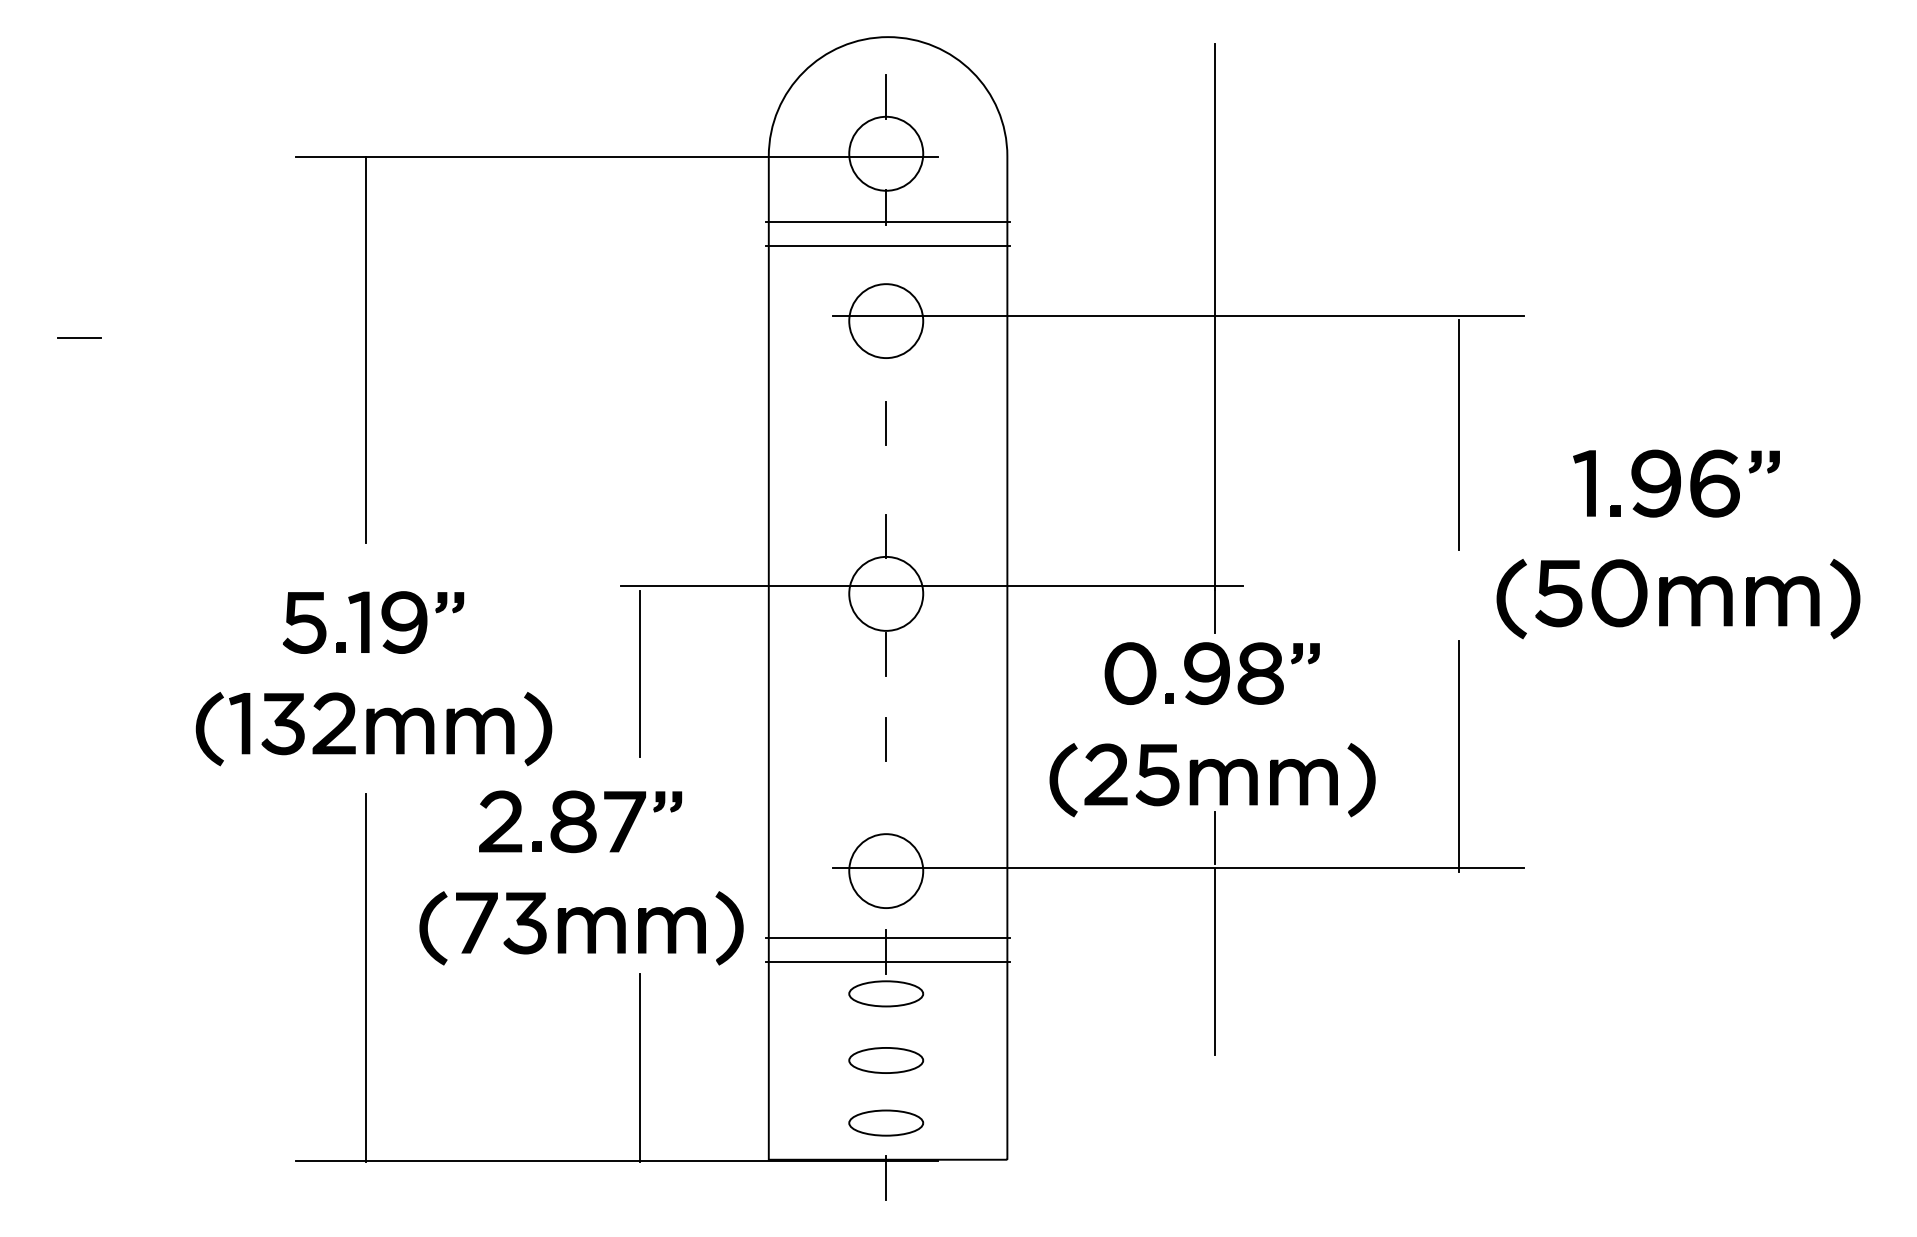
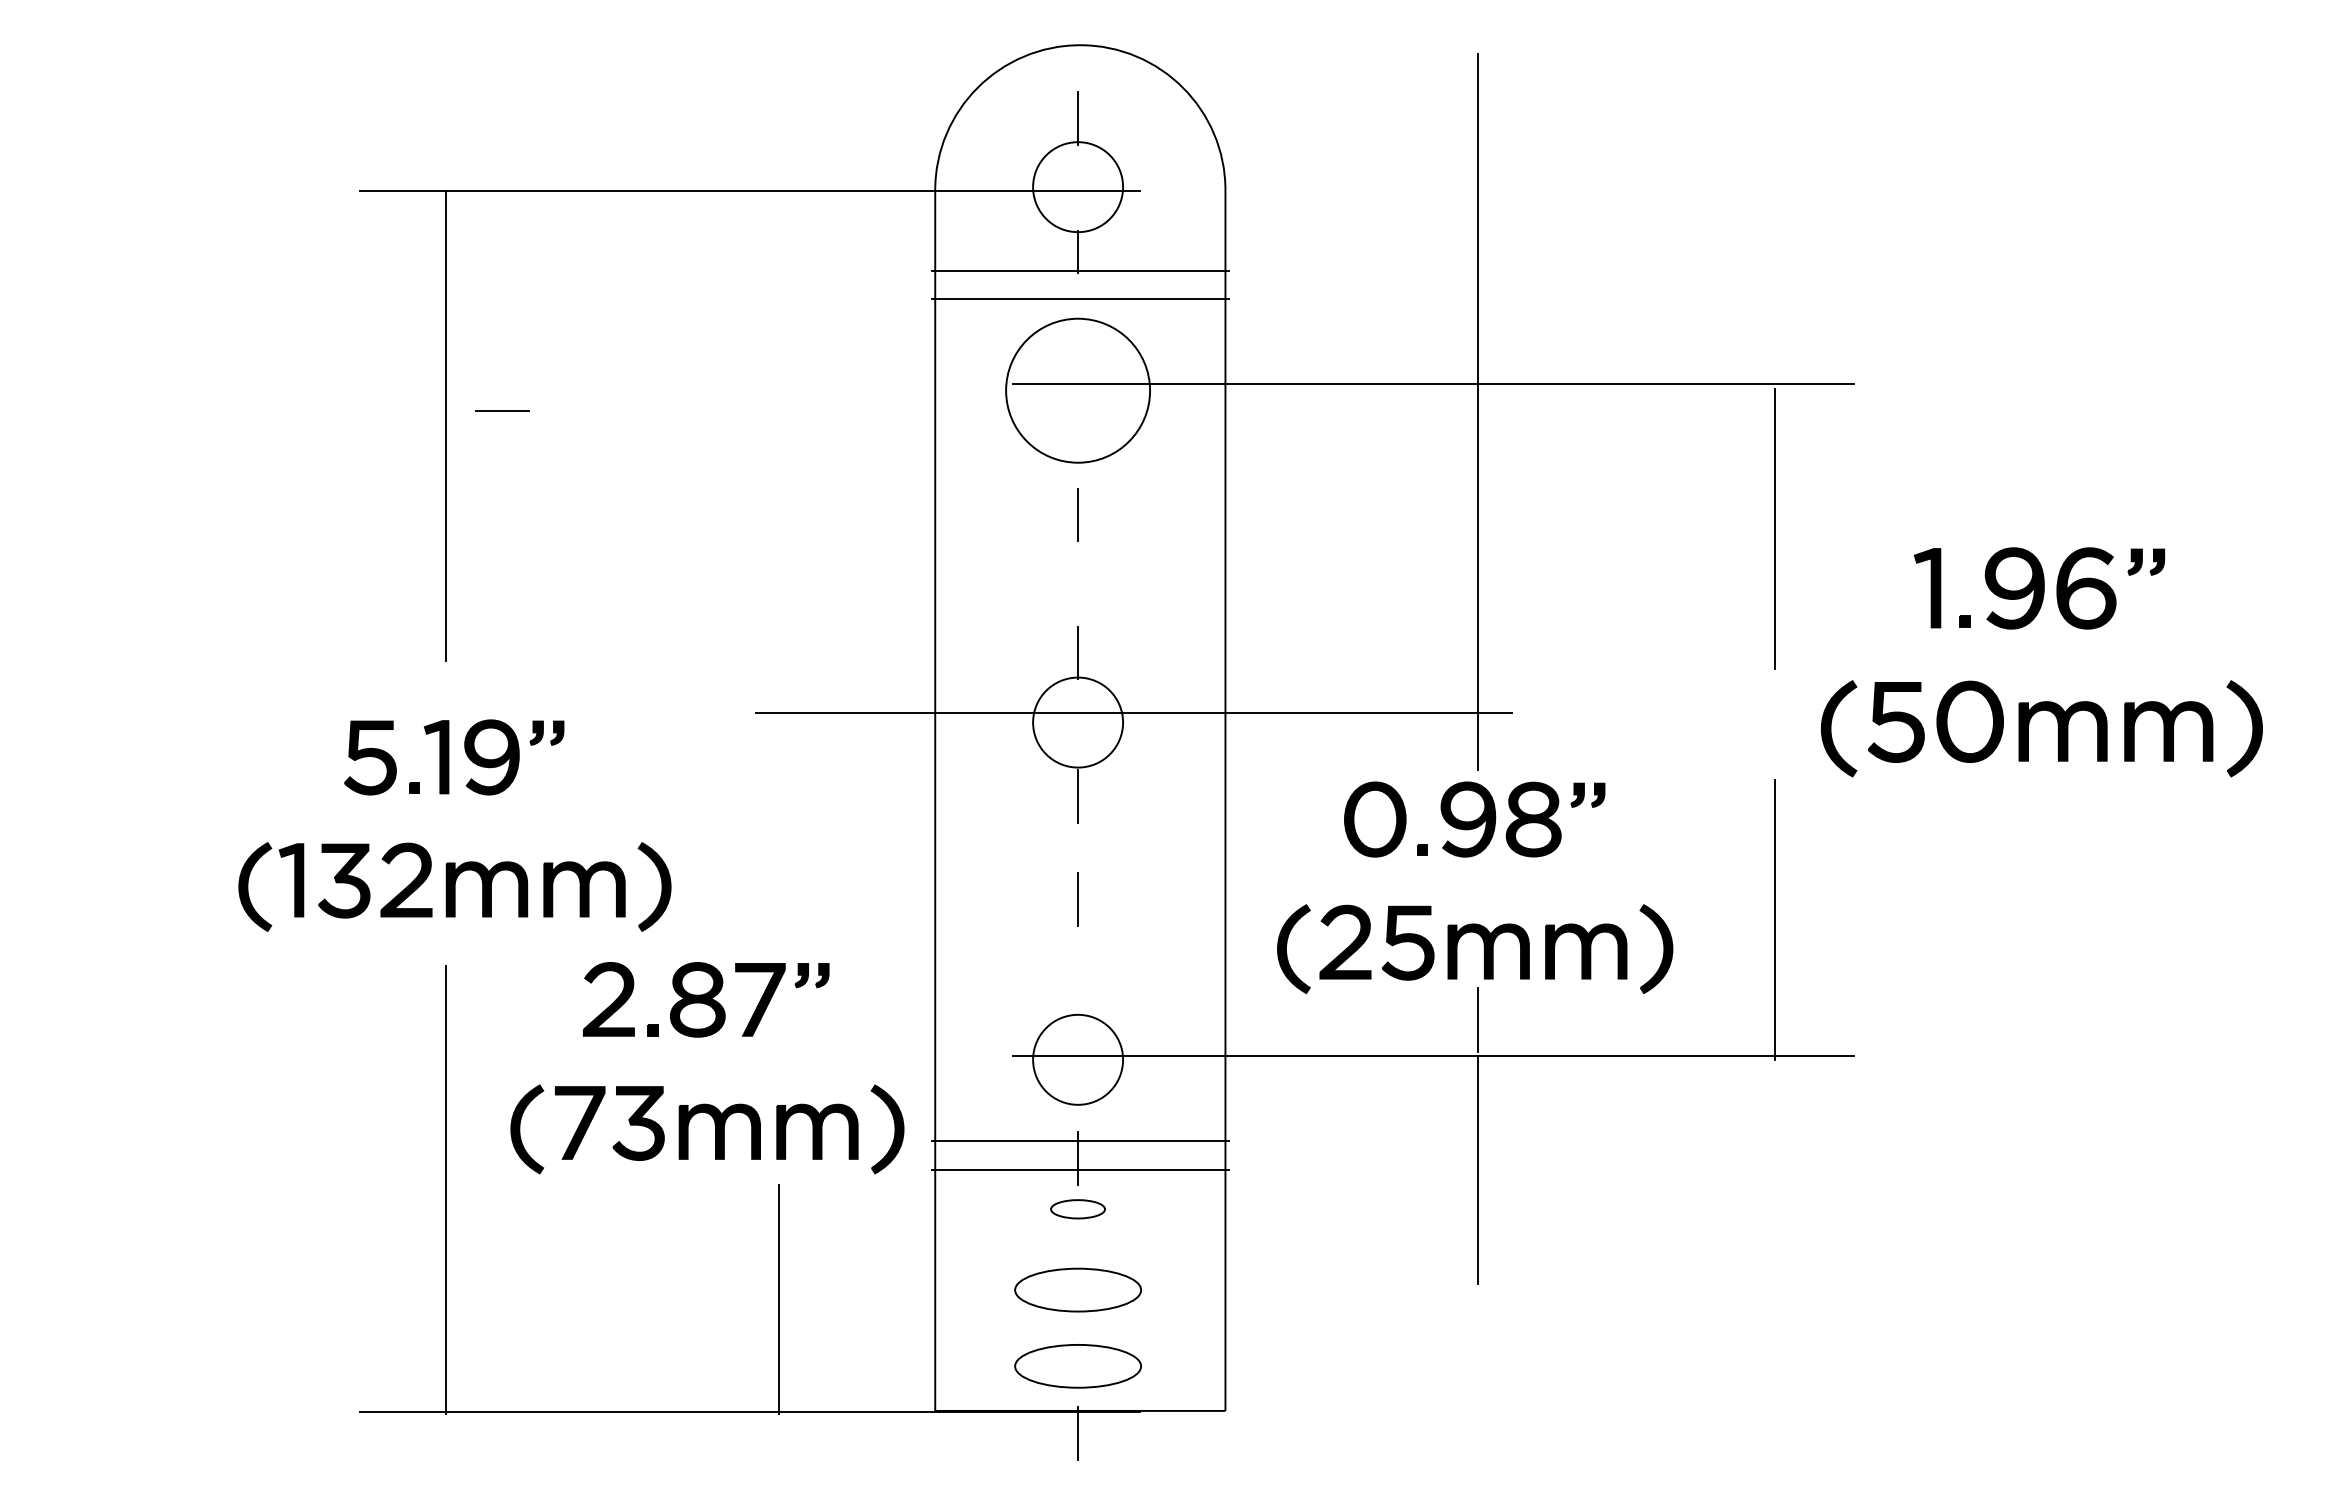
circle: (886, 320) -> (1078, 390), size x1.6
line: (79, 337) -> (502, 410), moved
line: (639, 673) -> (778, 819), removed
part: (885, 994) -> (1077, 1209), size x0.6
part: (885, 1060) -> (1077, 1290), size x1.4
part: (885, 1123) -> (1077, 1366), size x1.4

